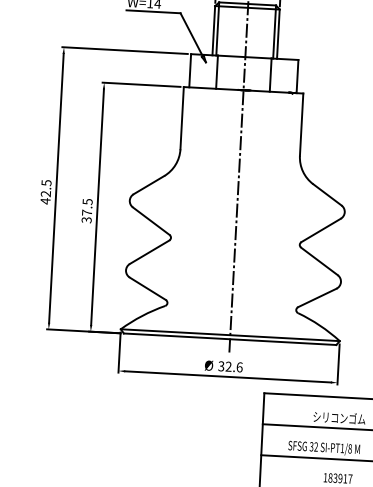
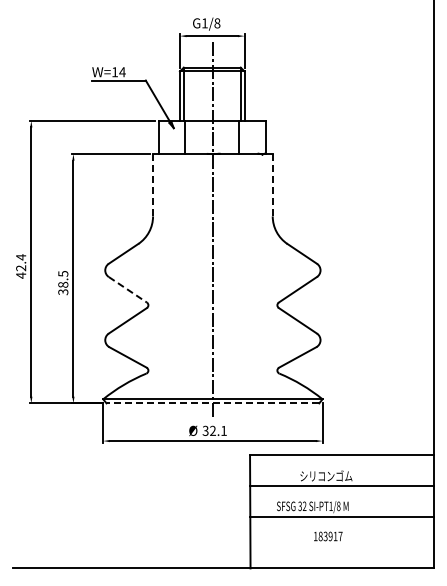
line: (182, 118) -> (153, 185), solid -> dashed
line: (301, 123) -> (272, 184), solid -> dashed
text: (46, 183) -> (21, 257), 42.5 -> 42.4
text: (87, 212) -> (63, 284), 37.5 -> 38.5
line: (150, 220) -> (127, 289), solid -> dashed
line: (229, 339) -> (212, 403), solid -> dashed
text: (240, 366) -> (224, 430), 32.6 -> 32.1

